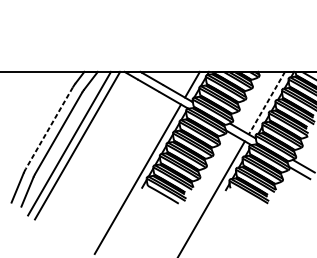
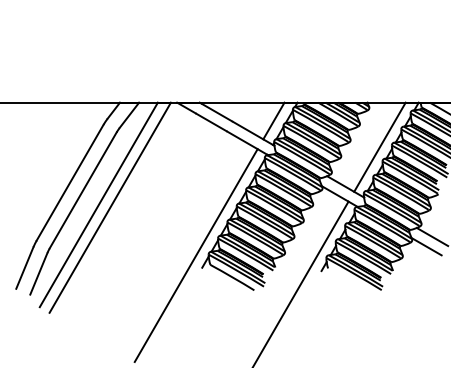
line: (266, 103) -> (379, 147), dashed -> solid
line: (49, 127) -> (70, 182), dashed -> solid

